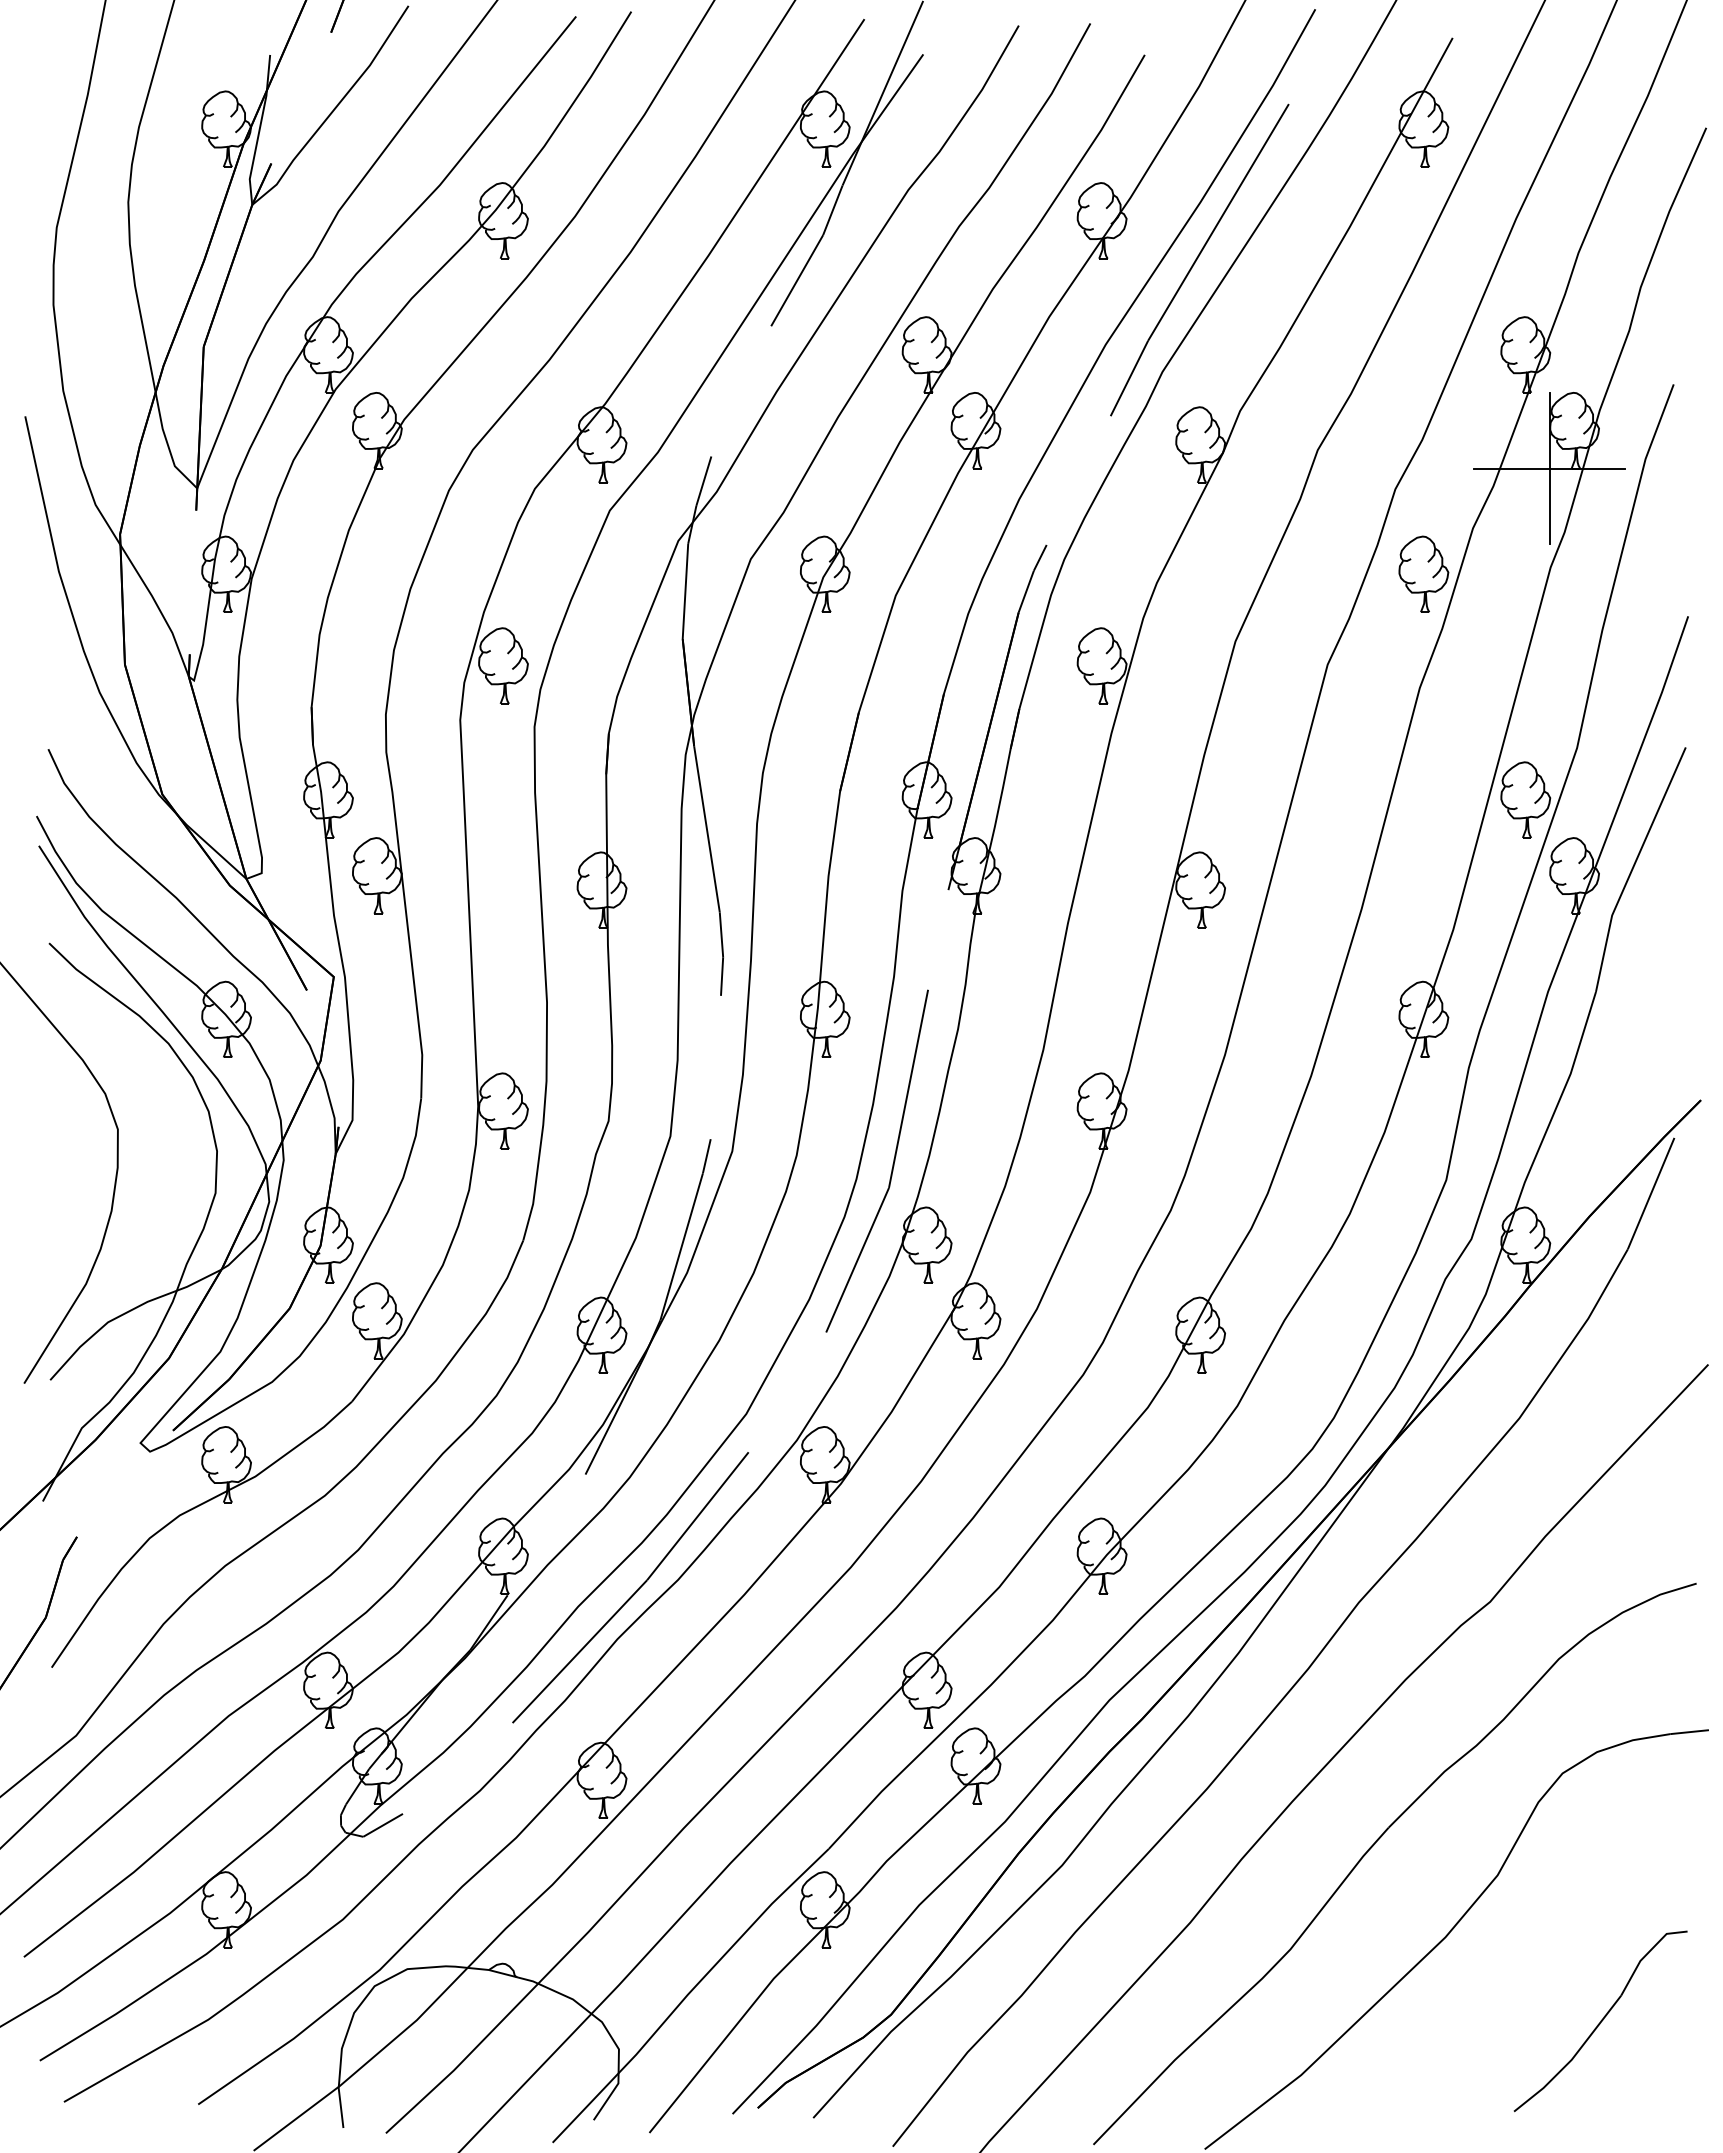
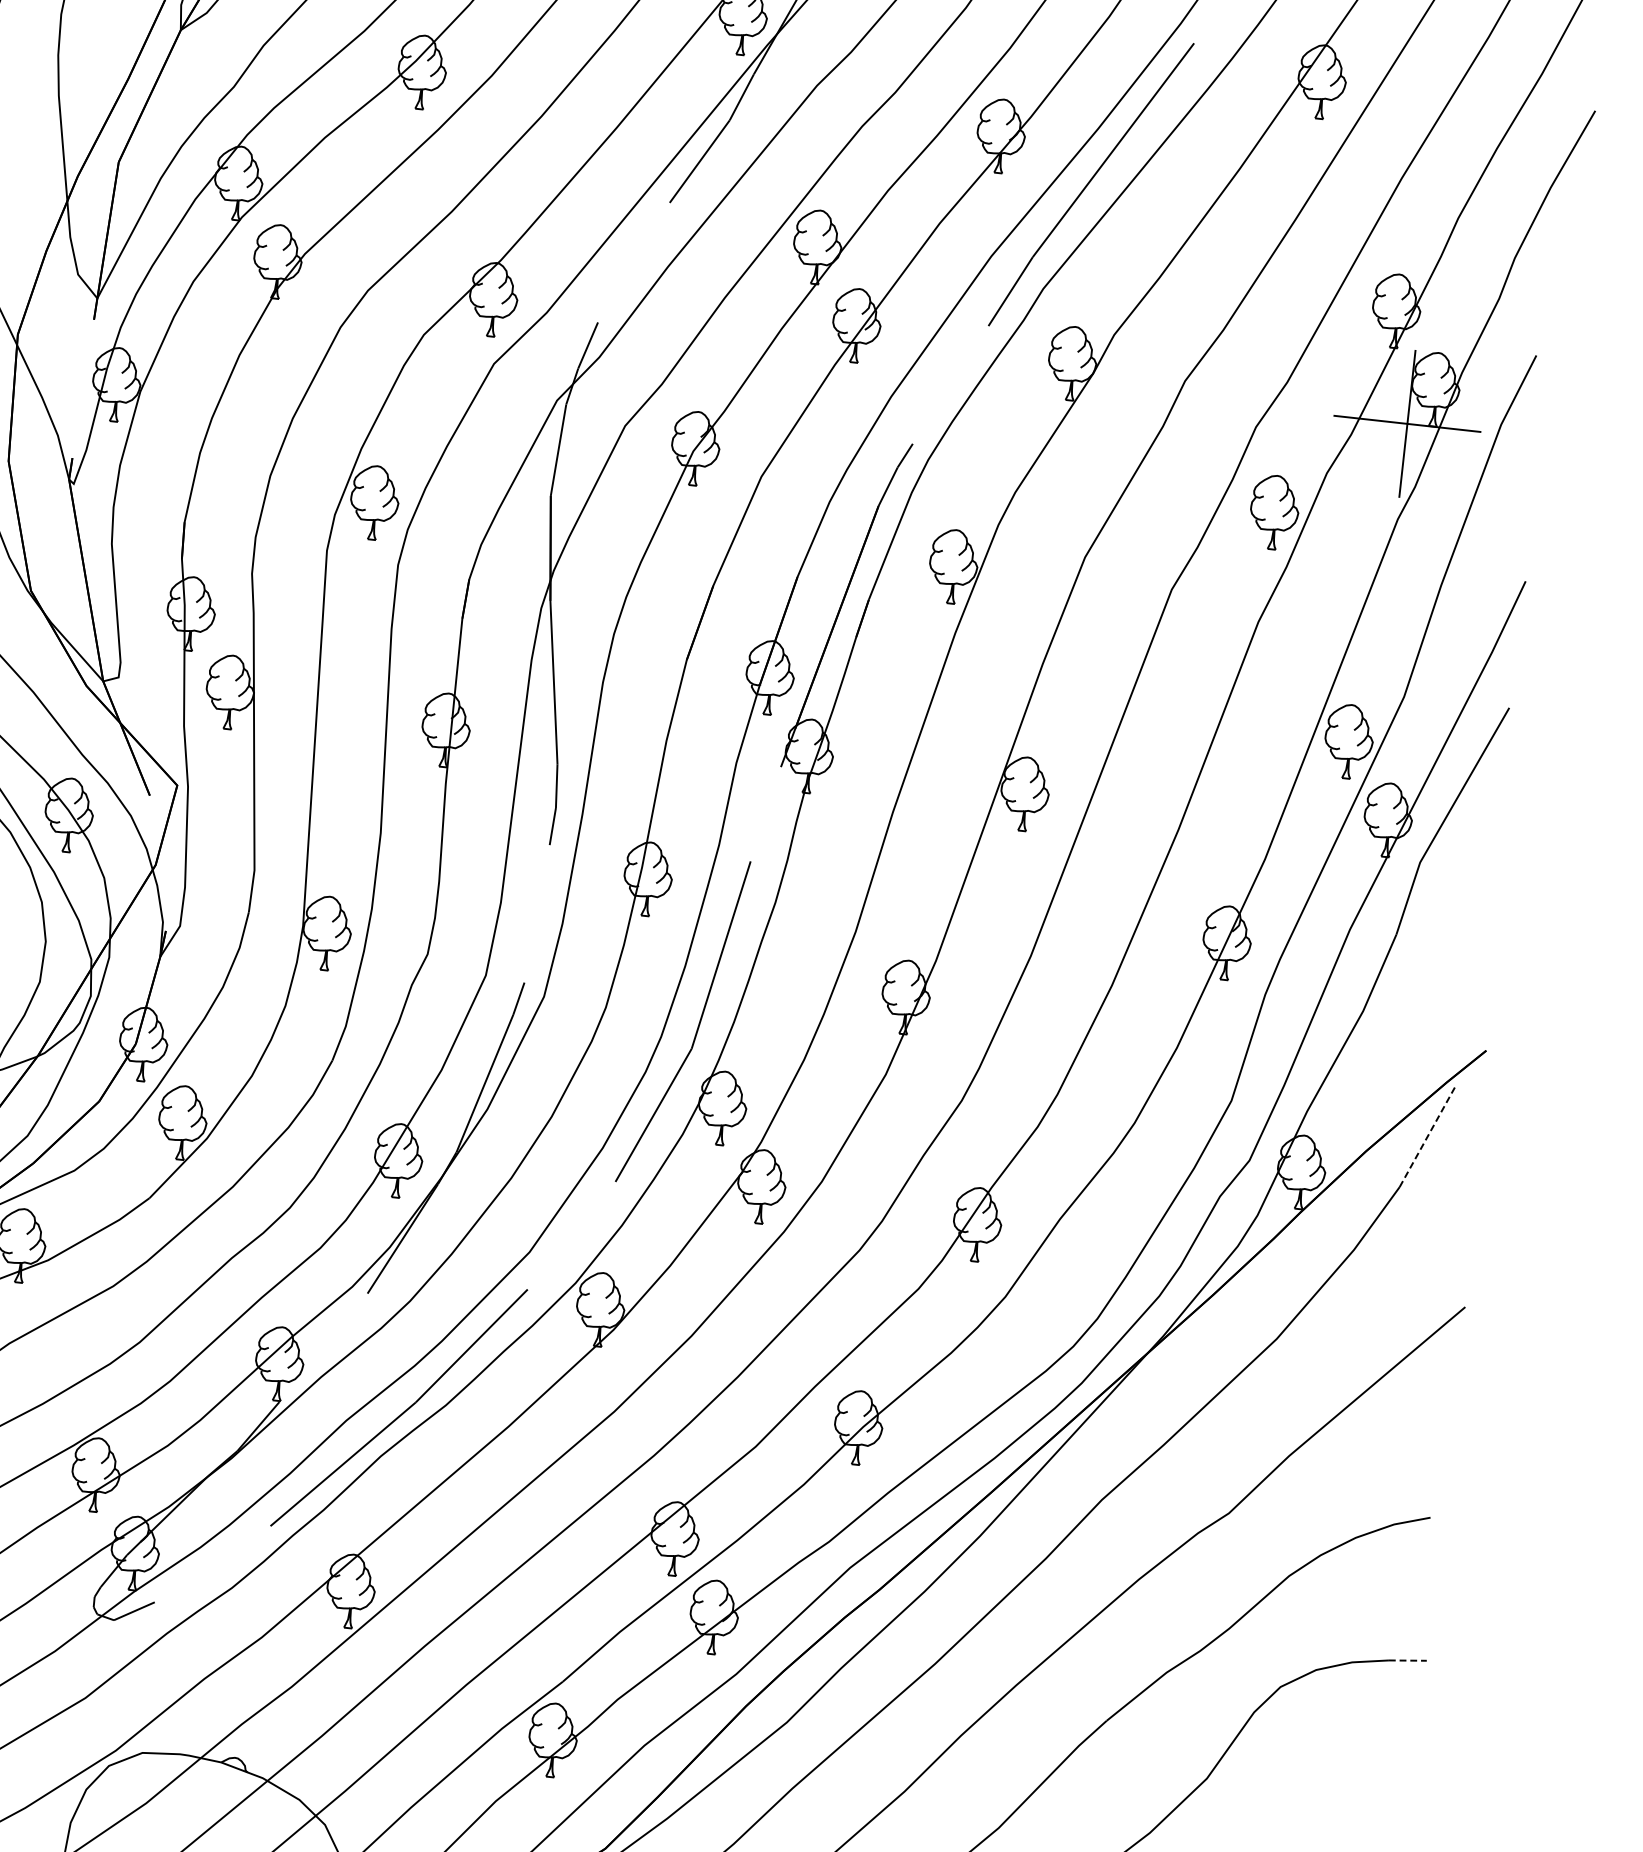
line: (1651, 1193) -> (1428, 1135), solid -> dashed
line: (1690, 1732) -> (1408, 1661), solid -> dashed

